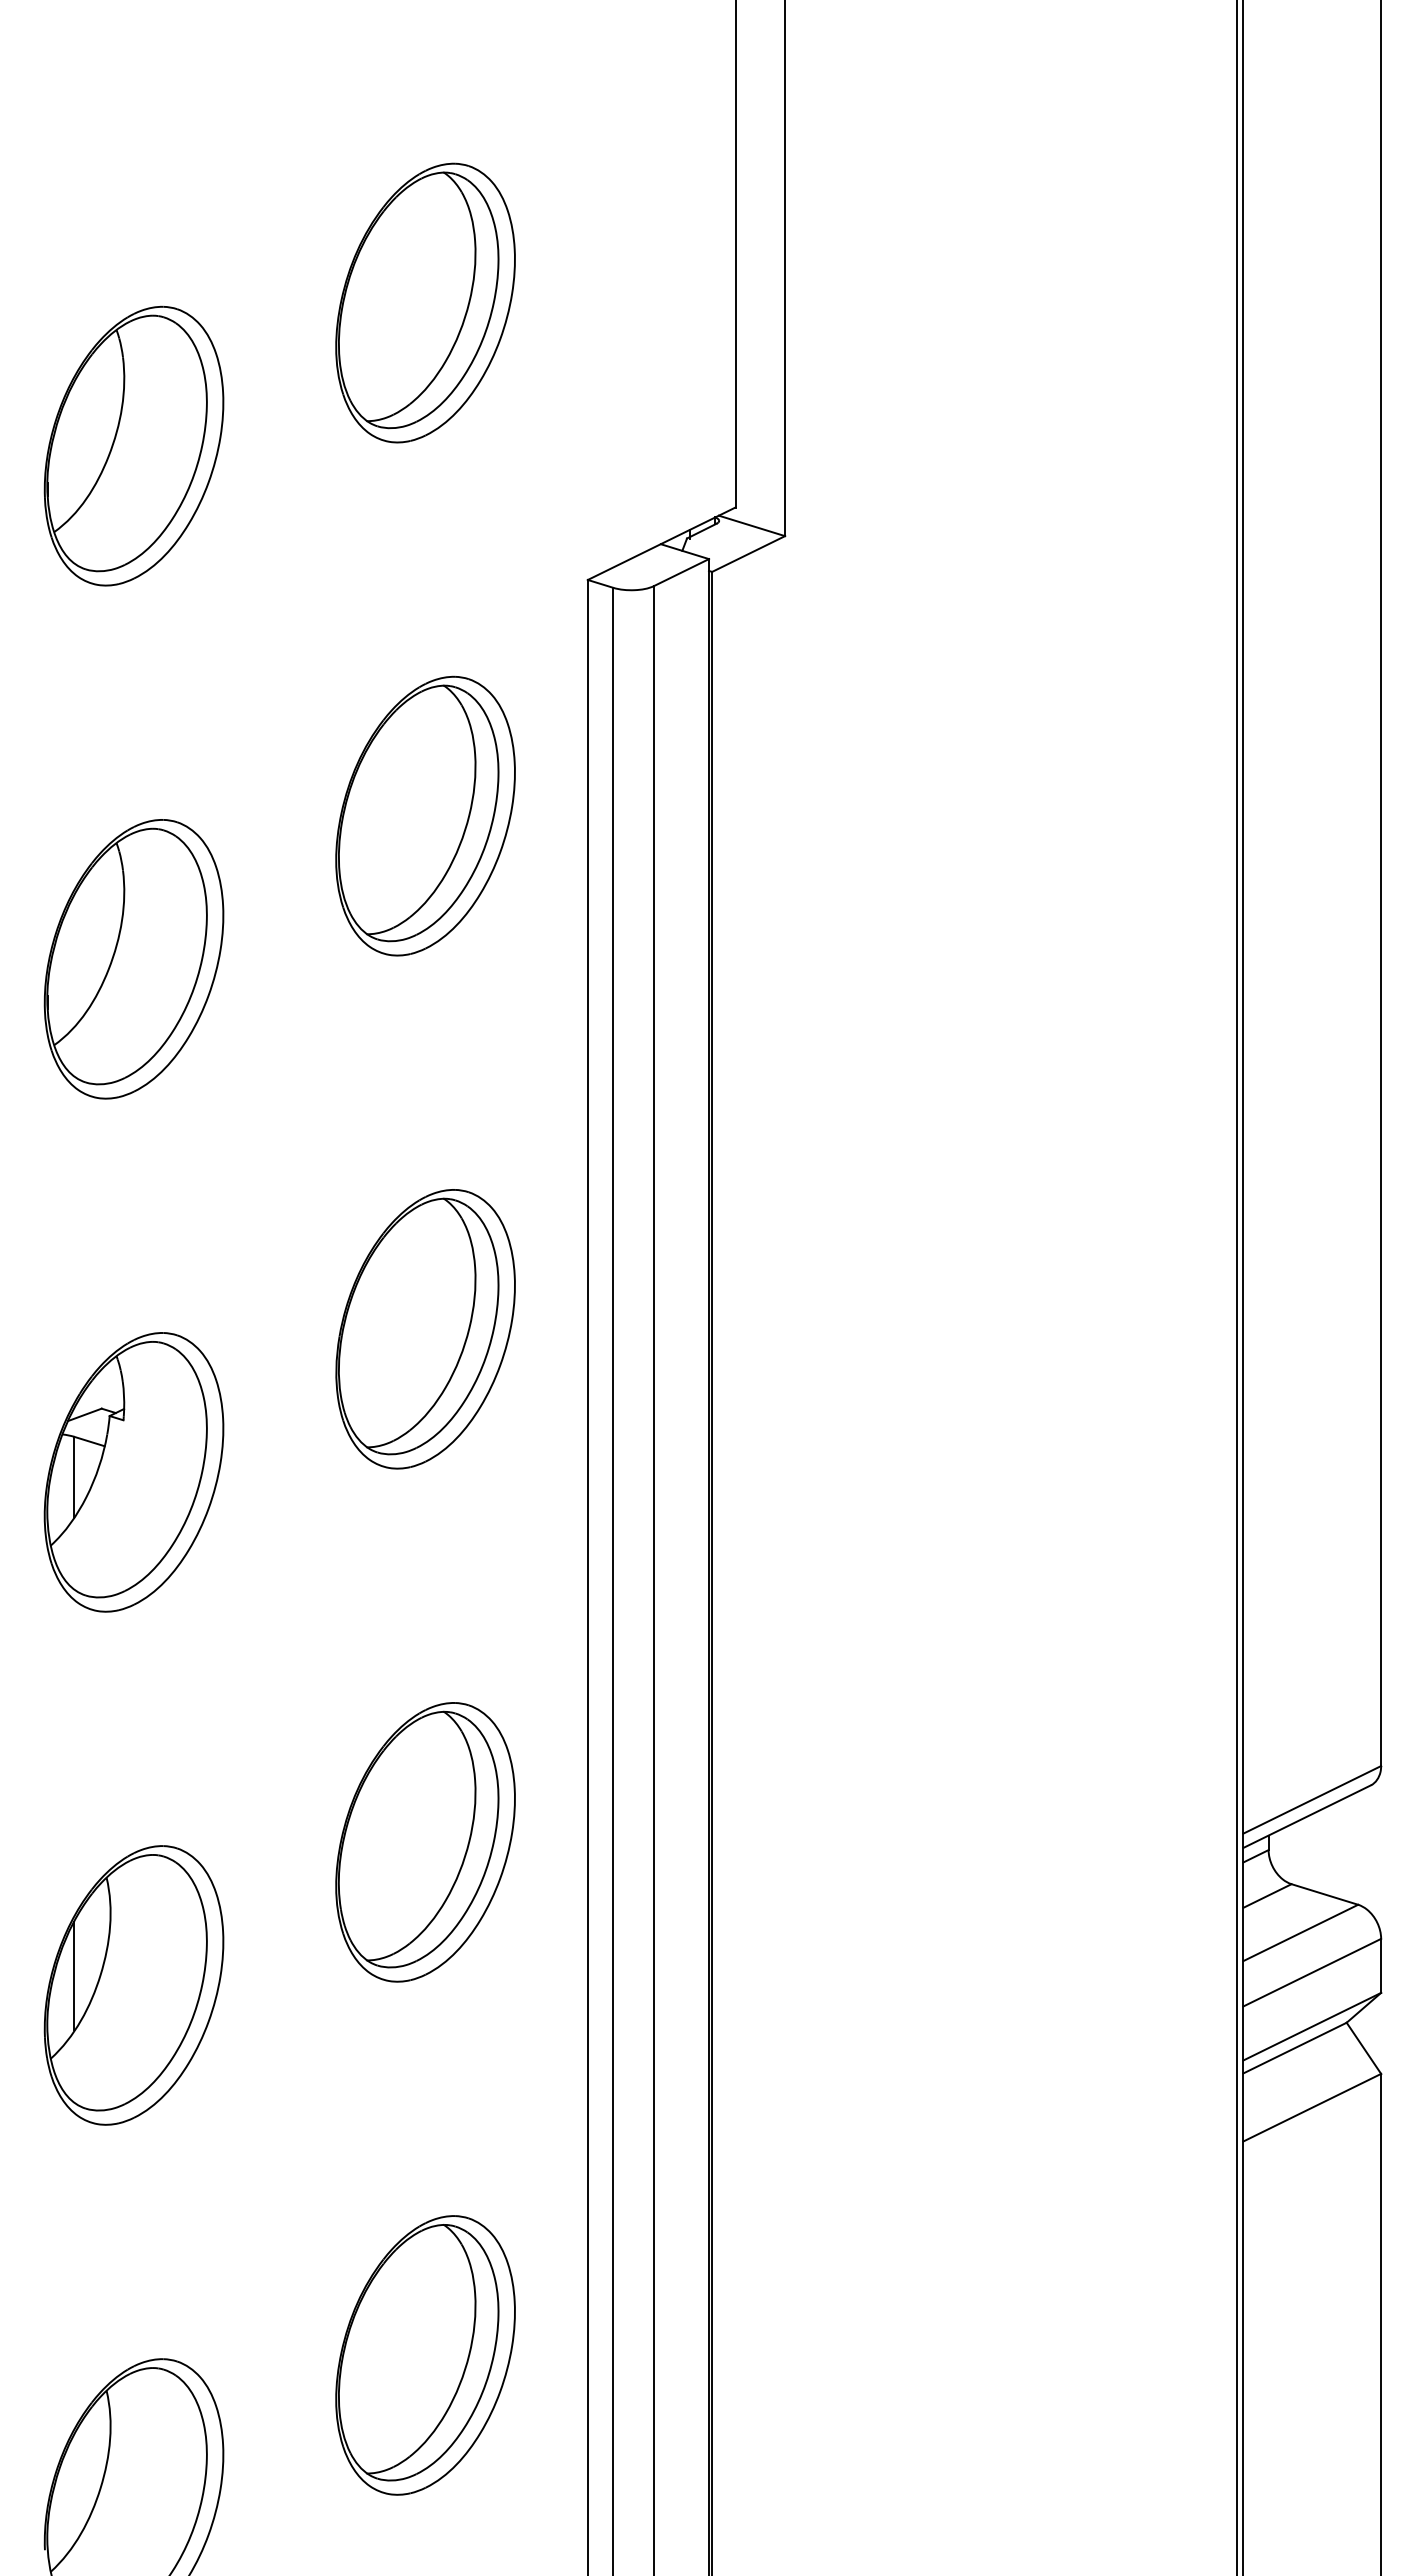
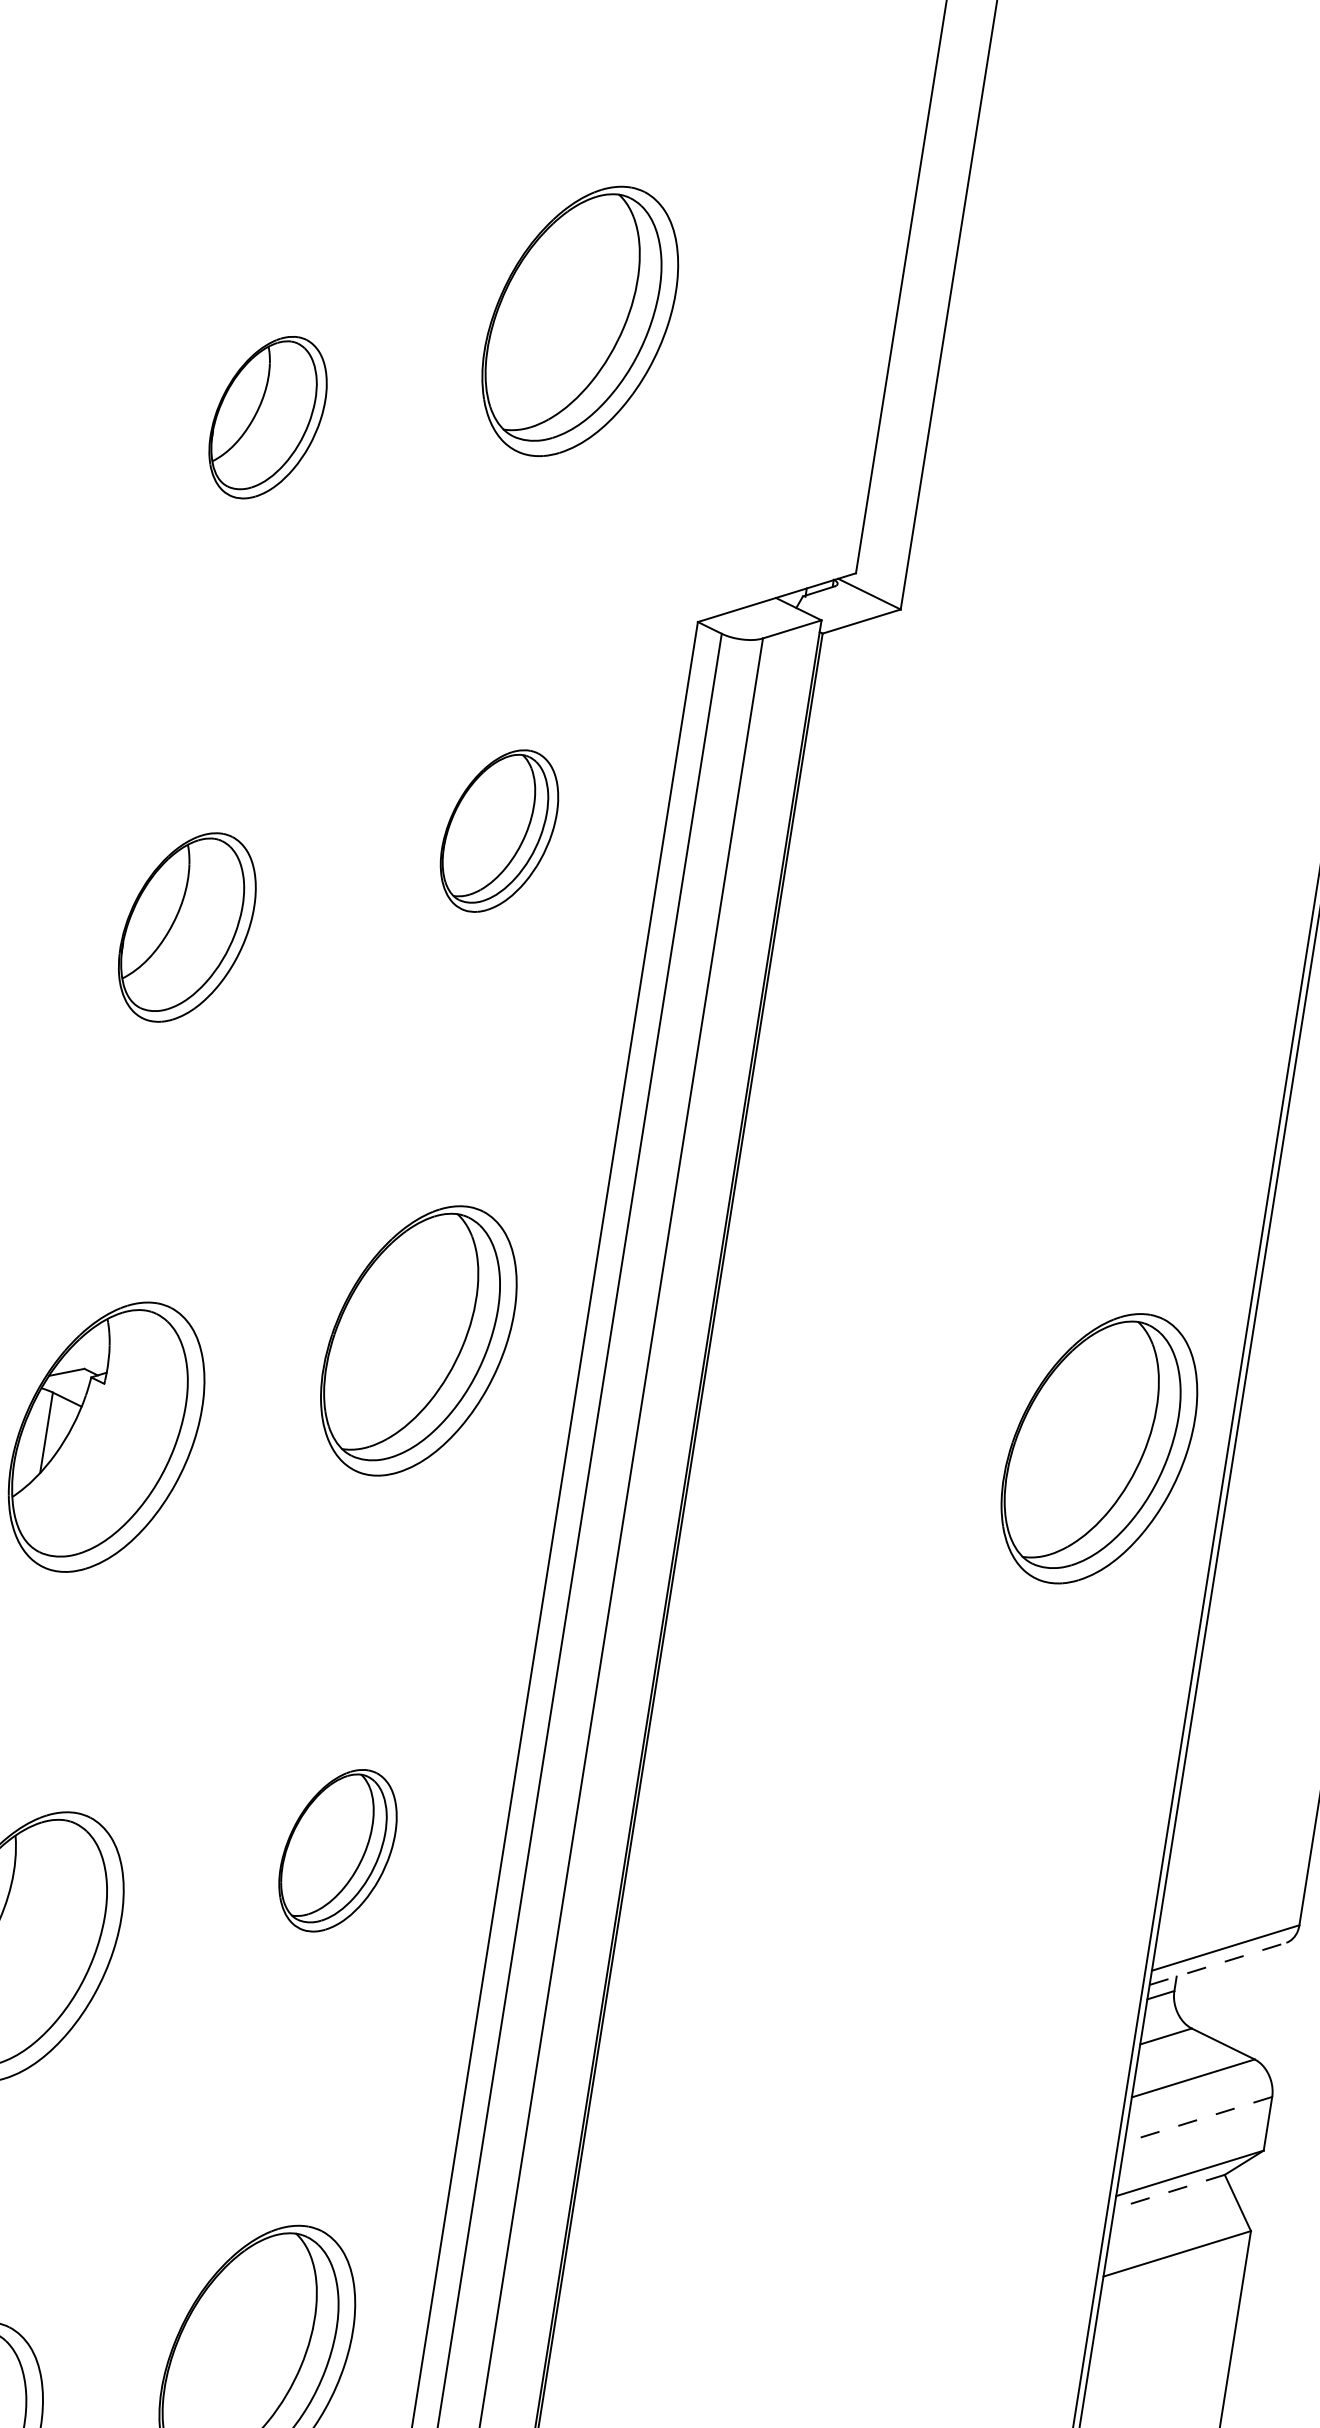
part: (133, 445) -> (267, 416), size x0.6
part: (425, 815) -> (499, 830), size x0.6
part: (133, 959) -> (186, 927), size x0.7
part: (1110, 1329) -> (1099, 1448), added
line: (1307, 1816) -> (1218, 1963), solid -> dashed
part: (425, 1842) -> (337, 1850), size x0.6
line: (1312, 1972) -> (1198, 2119), solid -> dashed
line: (1295, 2048) -> (1169, 2192), solid -> dashed

